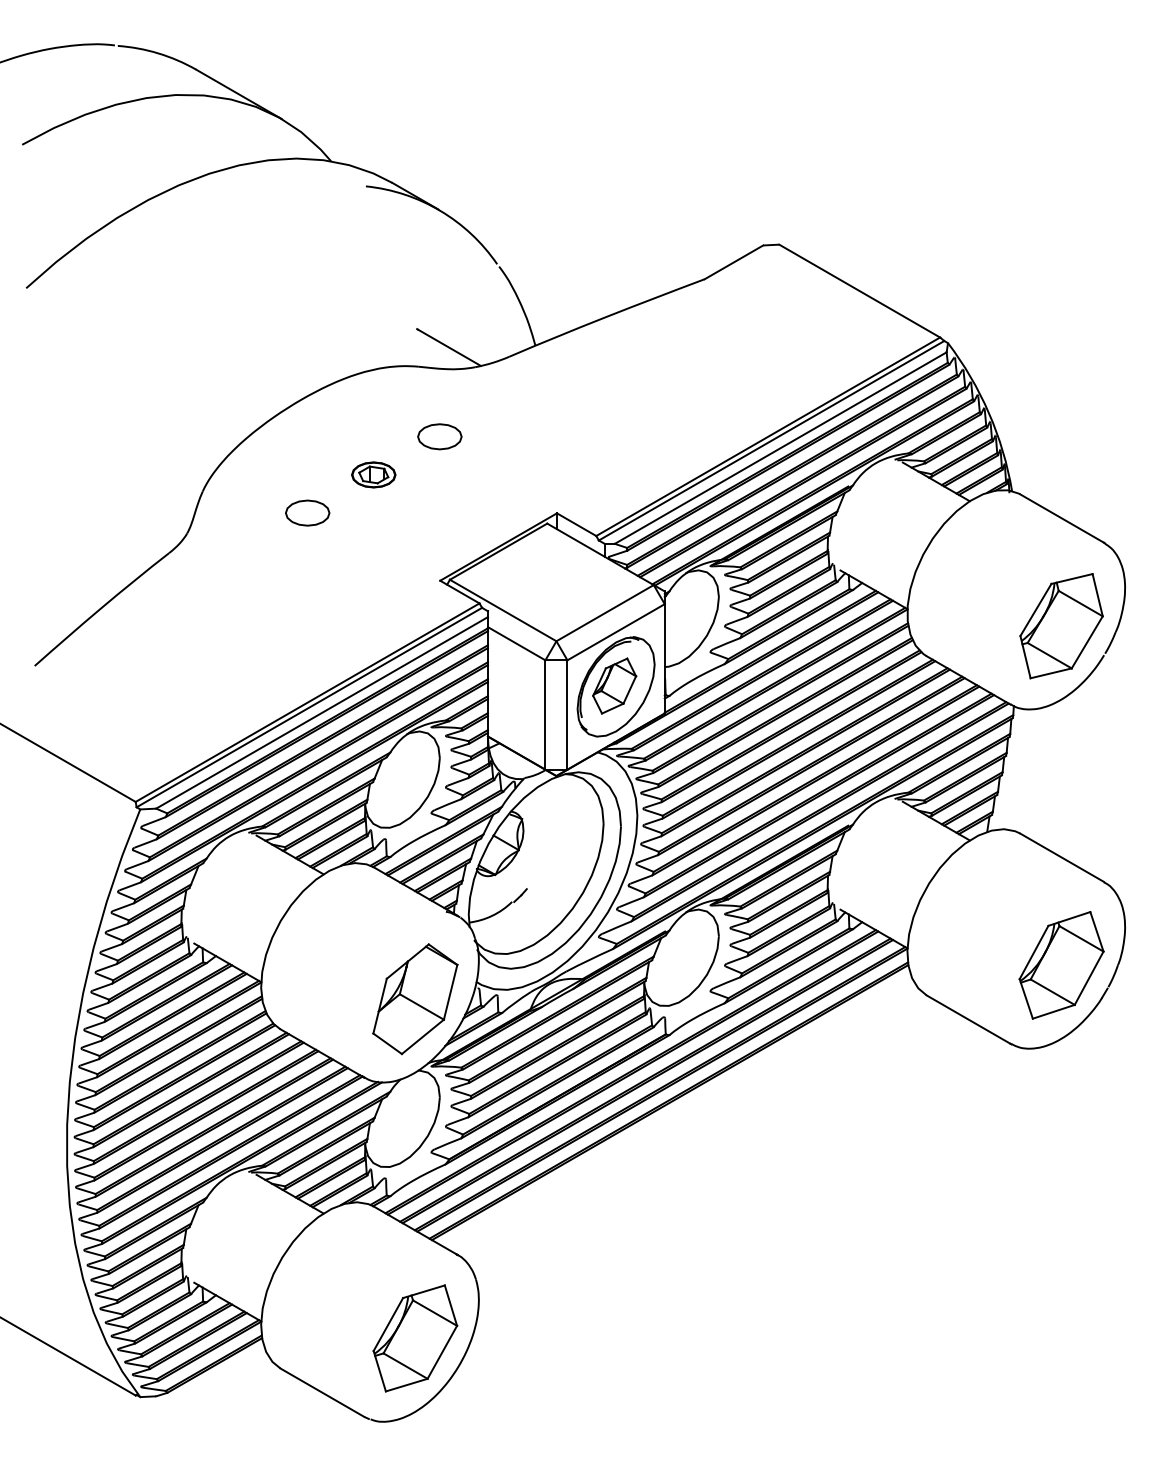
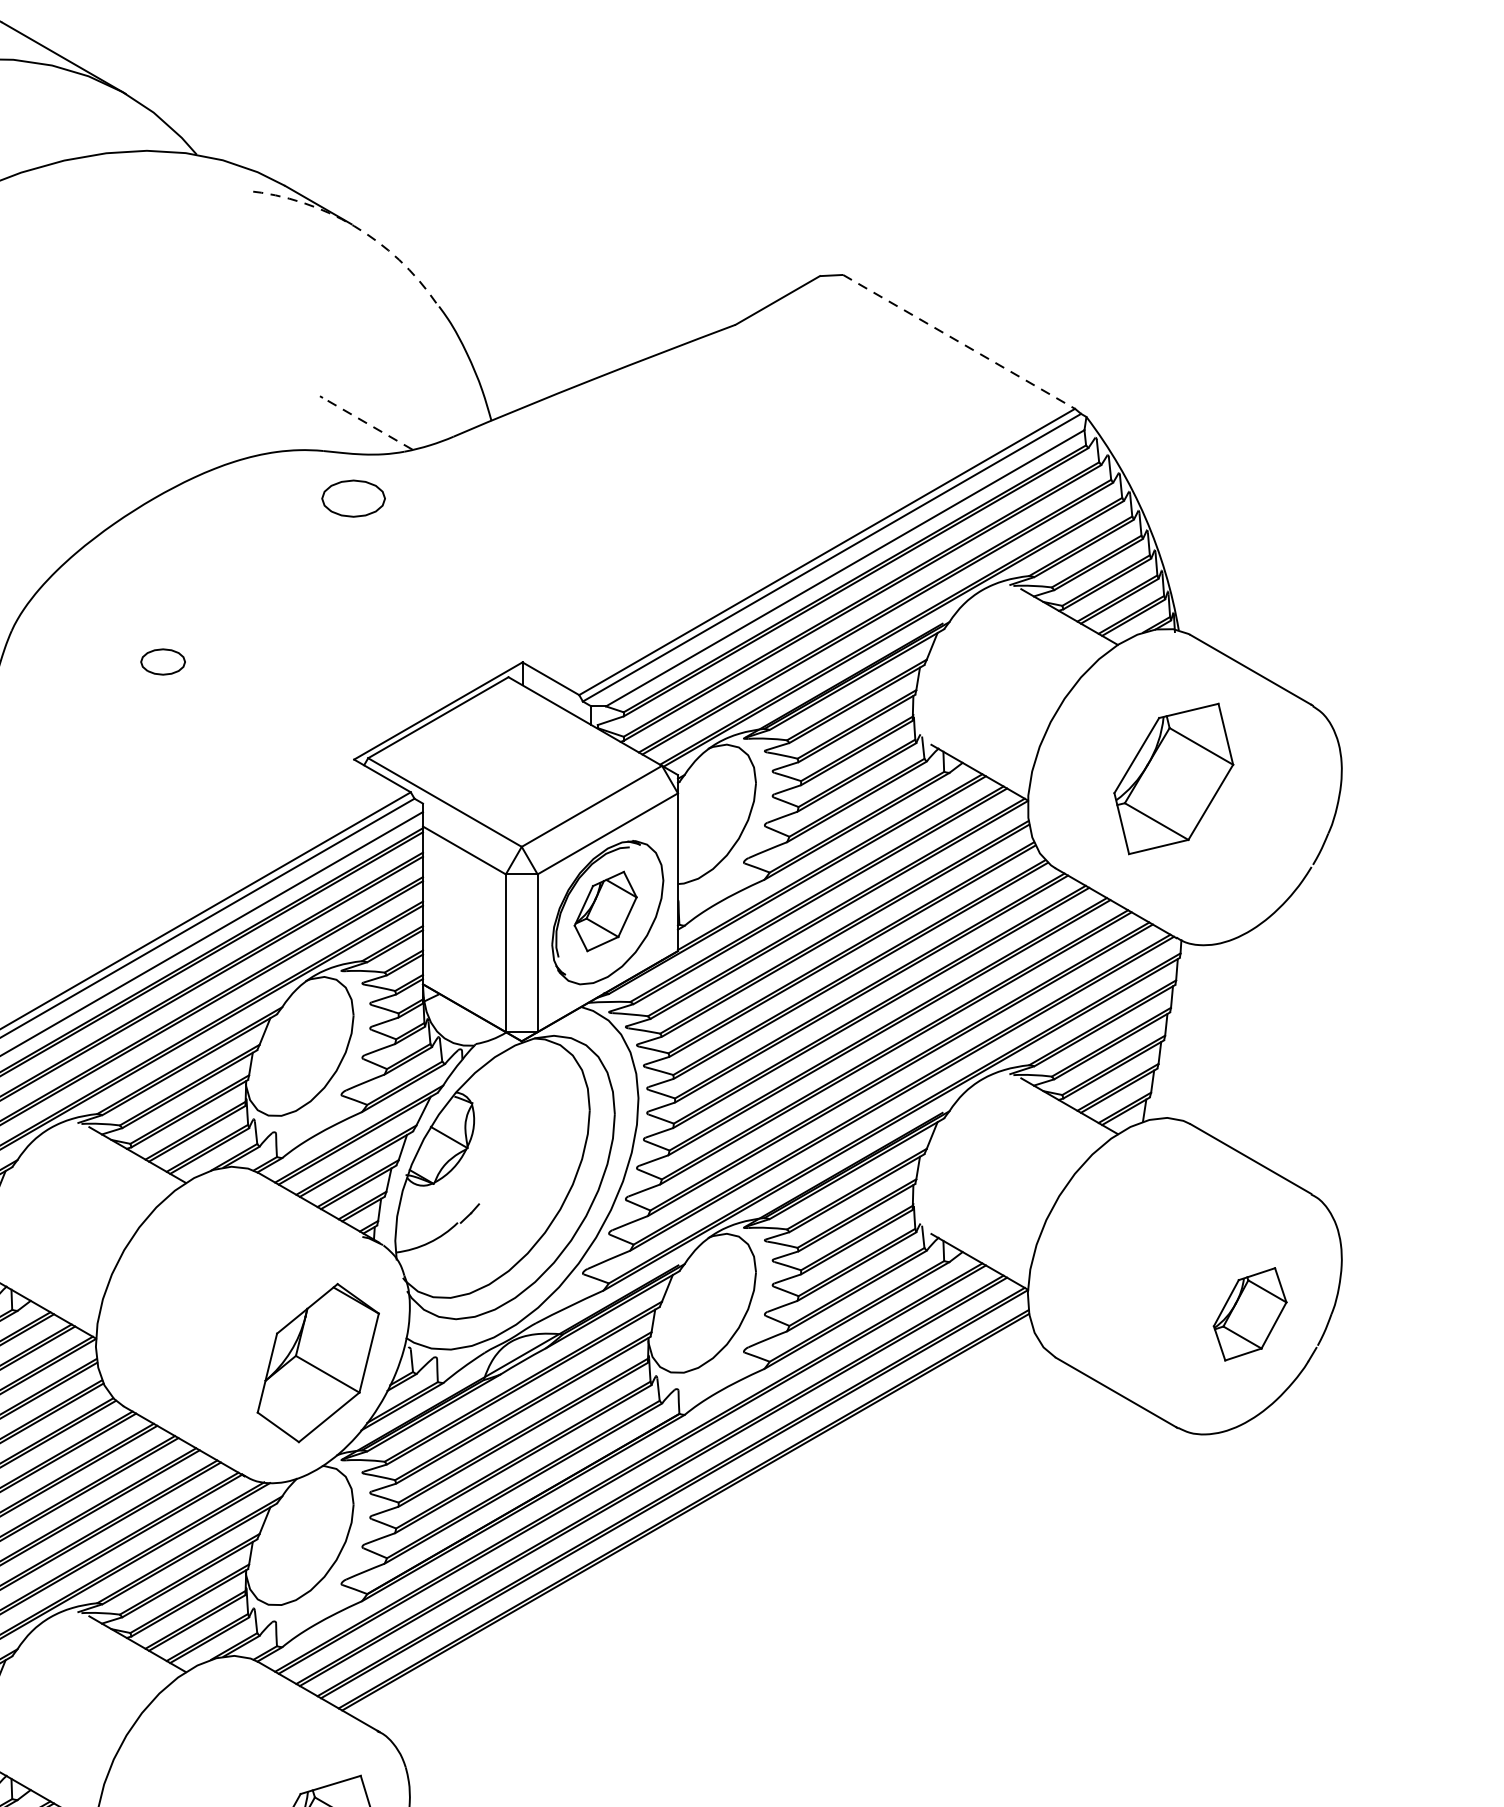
arc: (440, 210) -> (354, 225), solid -> dashed
line: (859, 291) -> (958, 342), solid -> dashed
line: (448, 347) -> (366, 423), solid -> dashed
part: (439, 436) -> (353, 498), moved
part: (373, 474) -> (257, 606), removed
part: (307, 512) -> (162, 661), size x0.7
part: (1061, 626) -> (1173, 779), moved
part: (1061, 965) -> (1250, 1314), size x0.6

